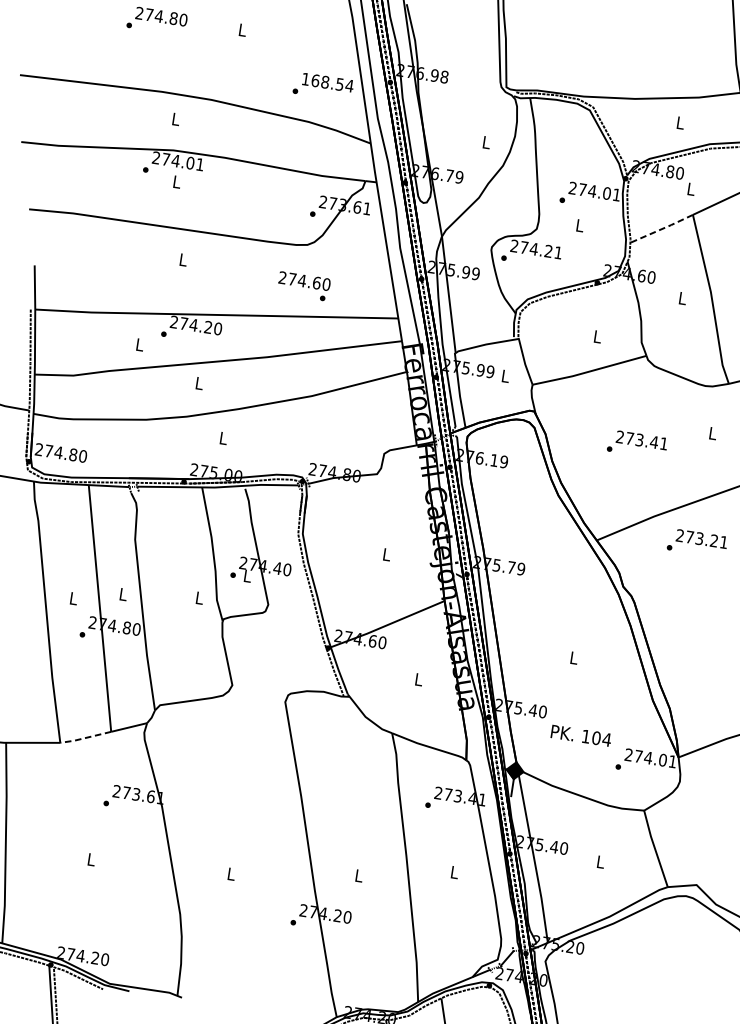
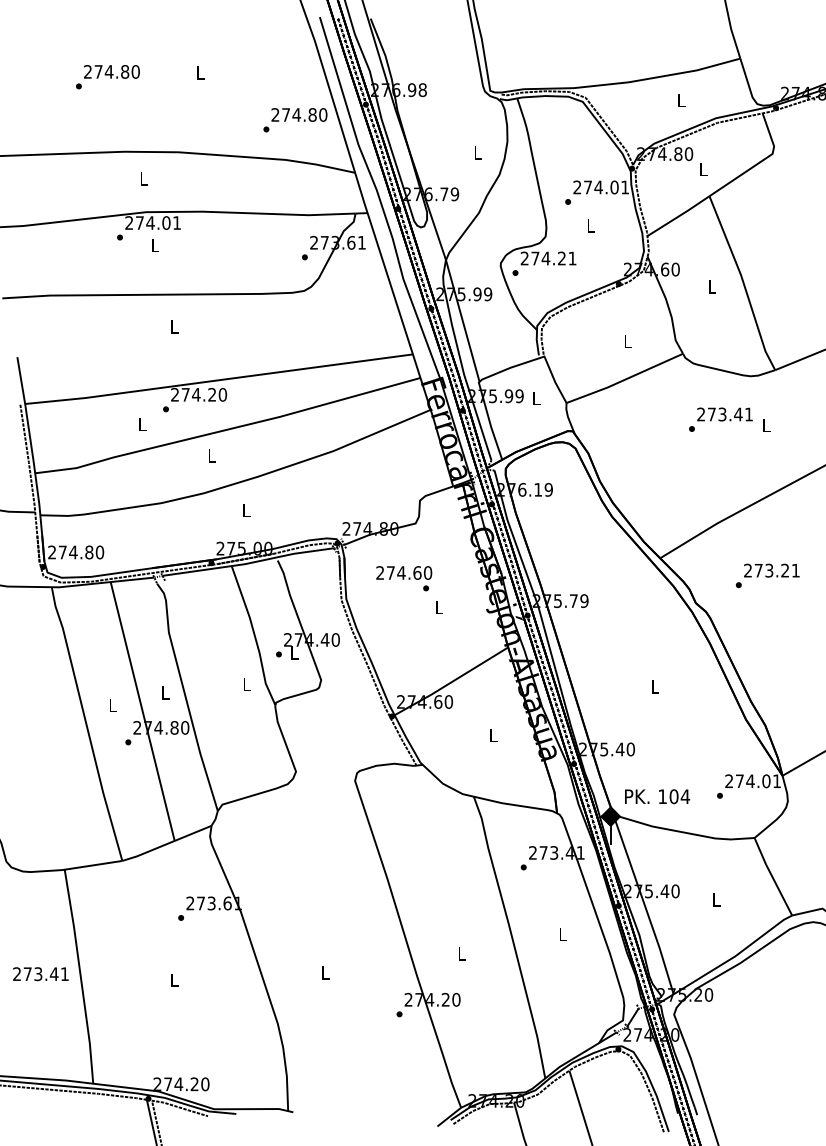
text: (327, 82) -> (299, 114), 168.54 -> 274.80
line: (661, 229) -> (678, 216), dashed -> solid
text: (304, 286) -> (404, 578), moved
text: (637, 444) -> (720, 419), moved
text: (697, 542) -> (767, 575), moved
text: (581, 735) -> (657, 796), moved
line: (85, 737) -> (148, 851), dashed -> solid

